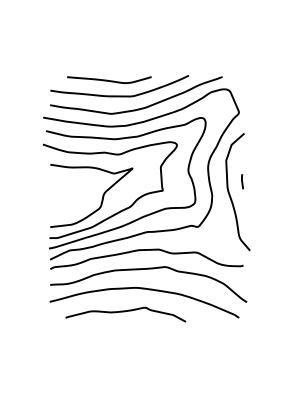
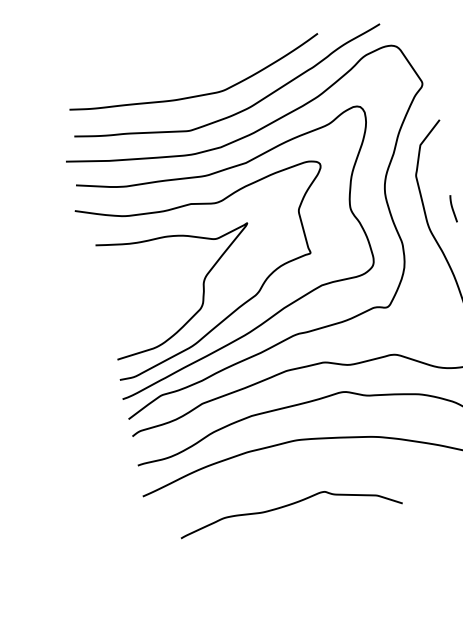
curve: (109, 80) -> (174, 70), removed
curve: (125, 312) -> (288, 507), moved

